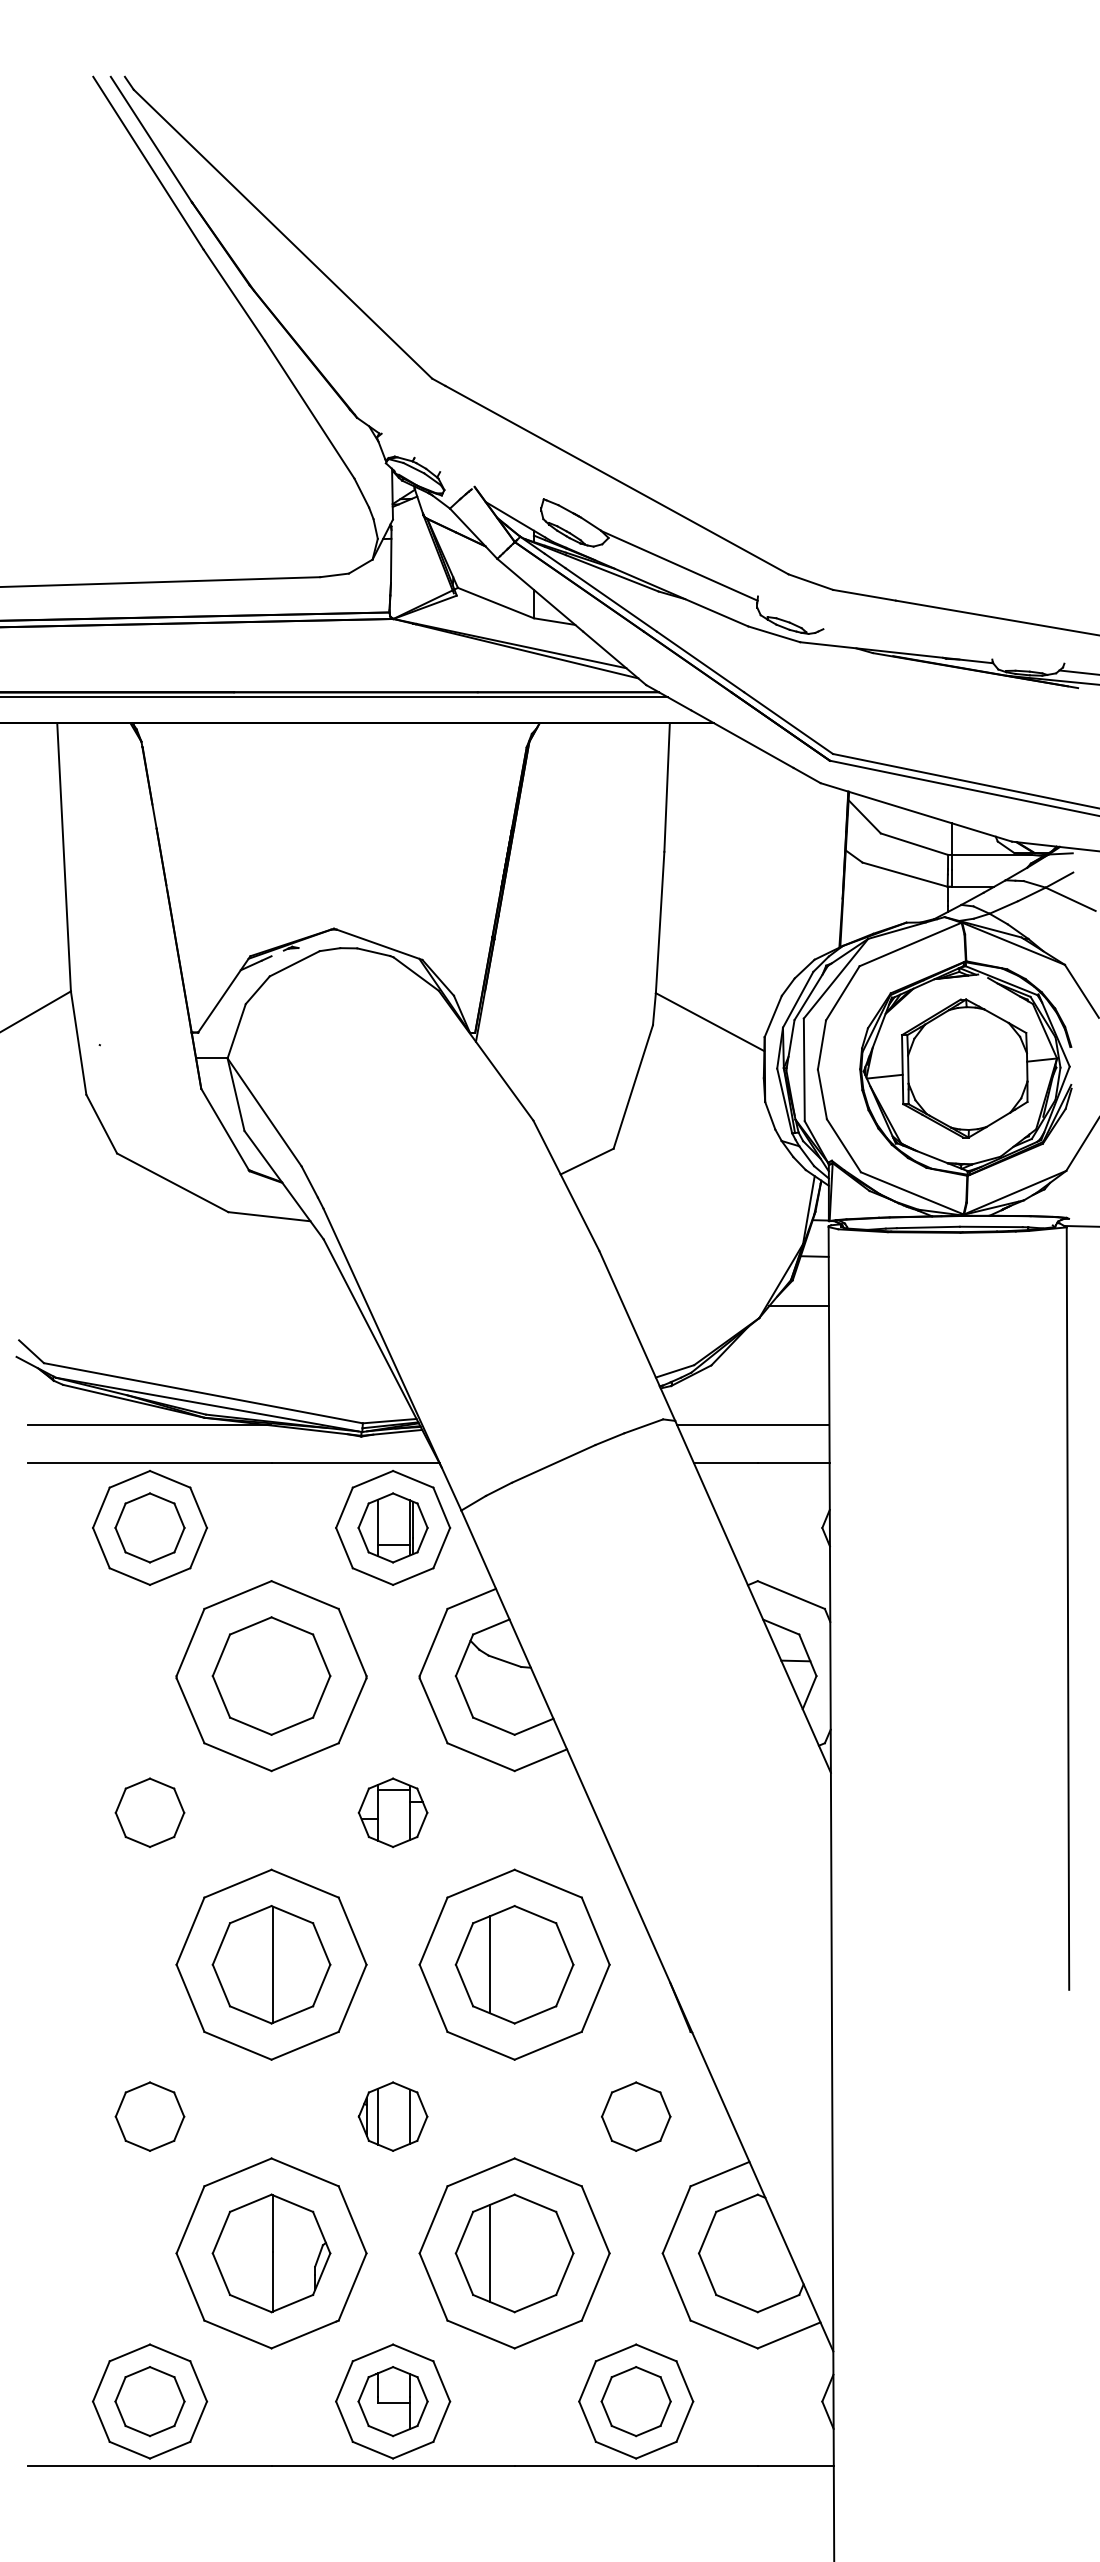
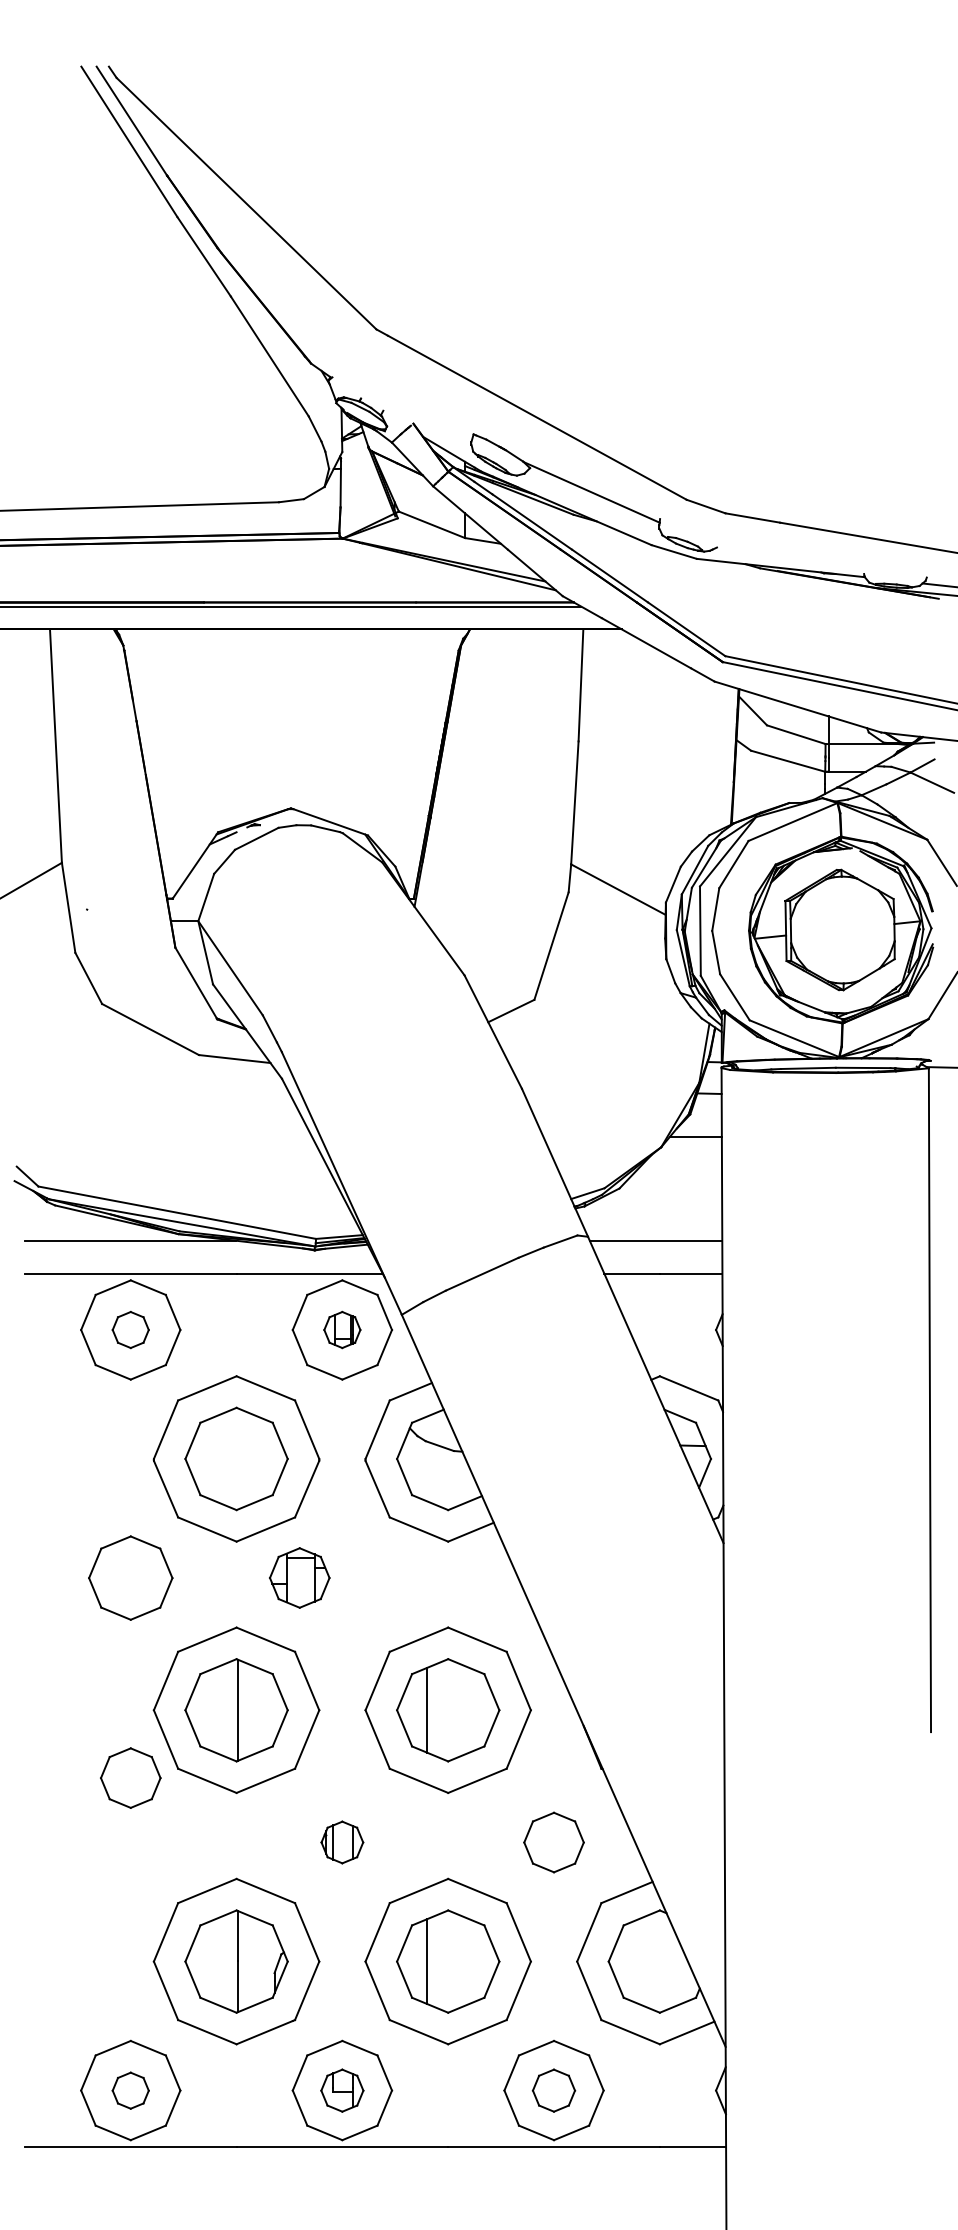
part: (149, 1527) -> (130, 1329), size x0.6
part: (392, 1527) -> (341, 1329), size x0.6
part: (149, 1812) -> (130, 1577), size x1.4
part: (392, 1812) -> (299, 1577), moved
part: (149, 2116) -> (130, 1777), moved
part: (392, 2116) -> (341, 1842), size x0.7
part: (149, 2401) -> (130, 2090), size x0.6
part: (392, 2401) -> (341, 2090), size x0.7
part: (635, 2401) -> (553, 2090), size x0.7

